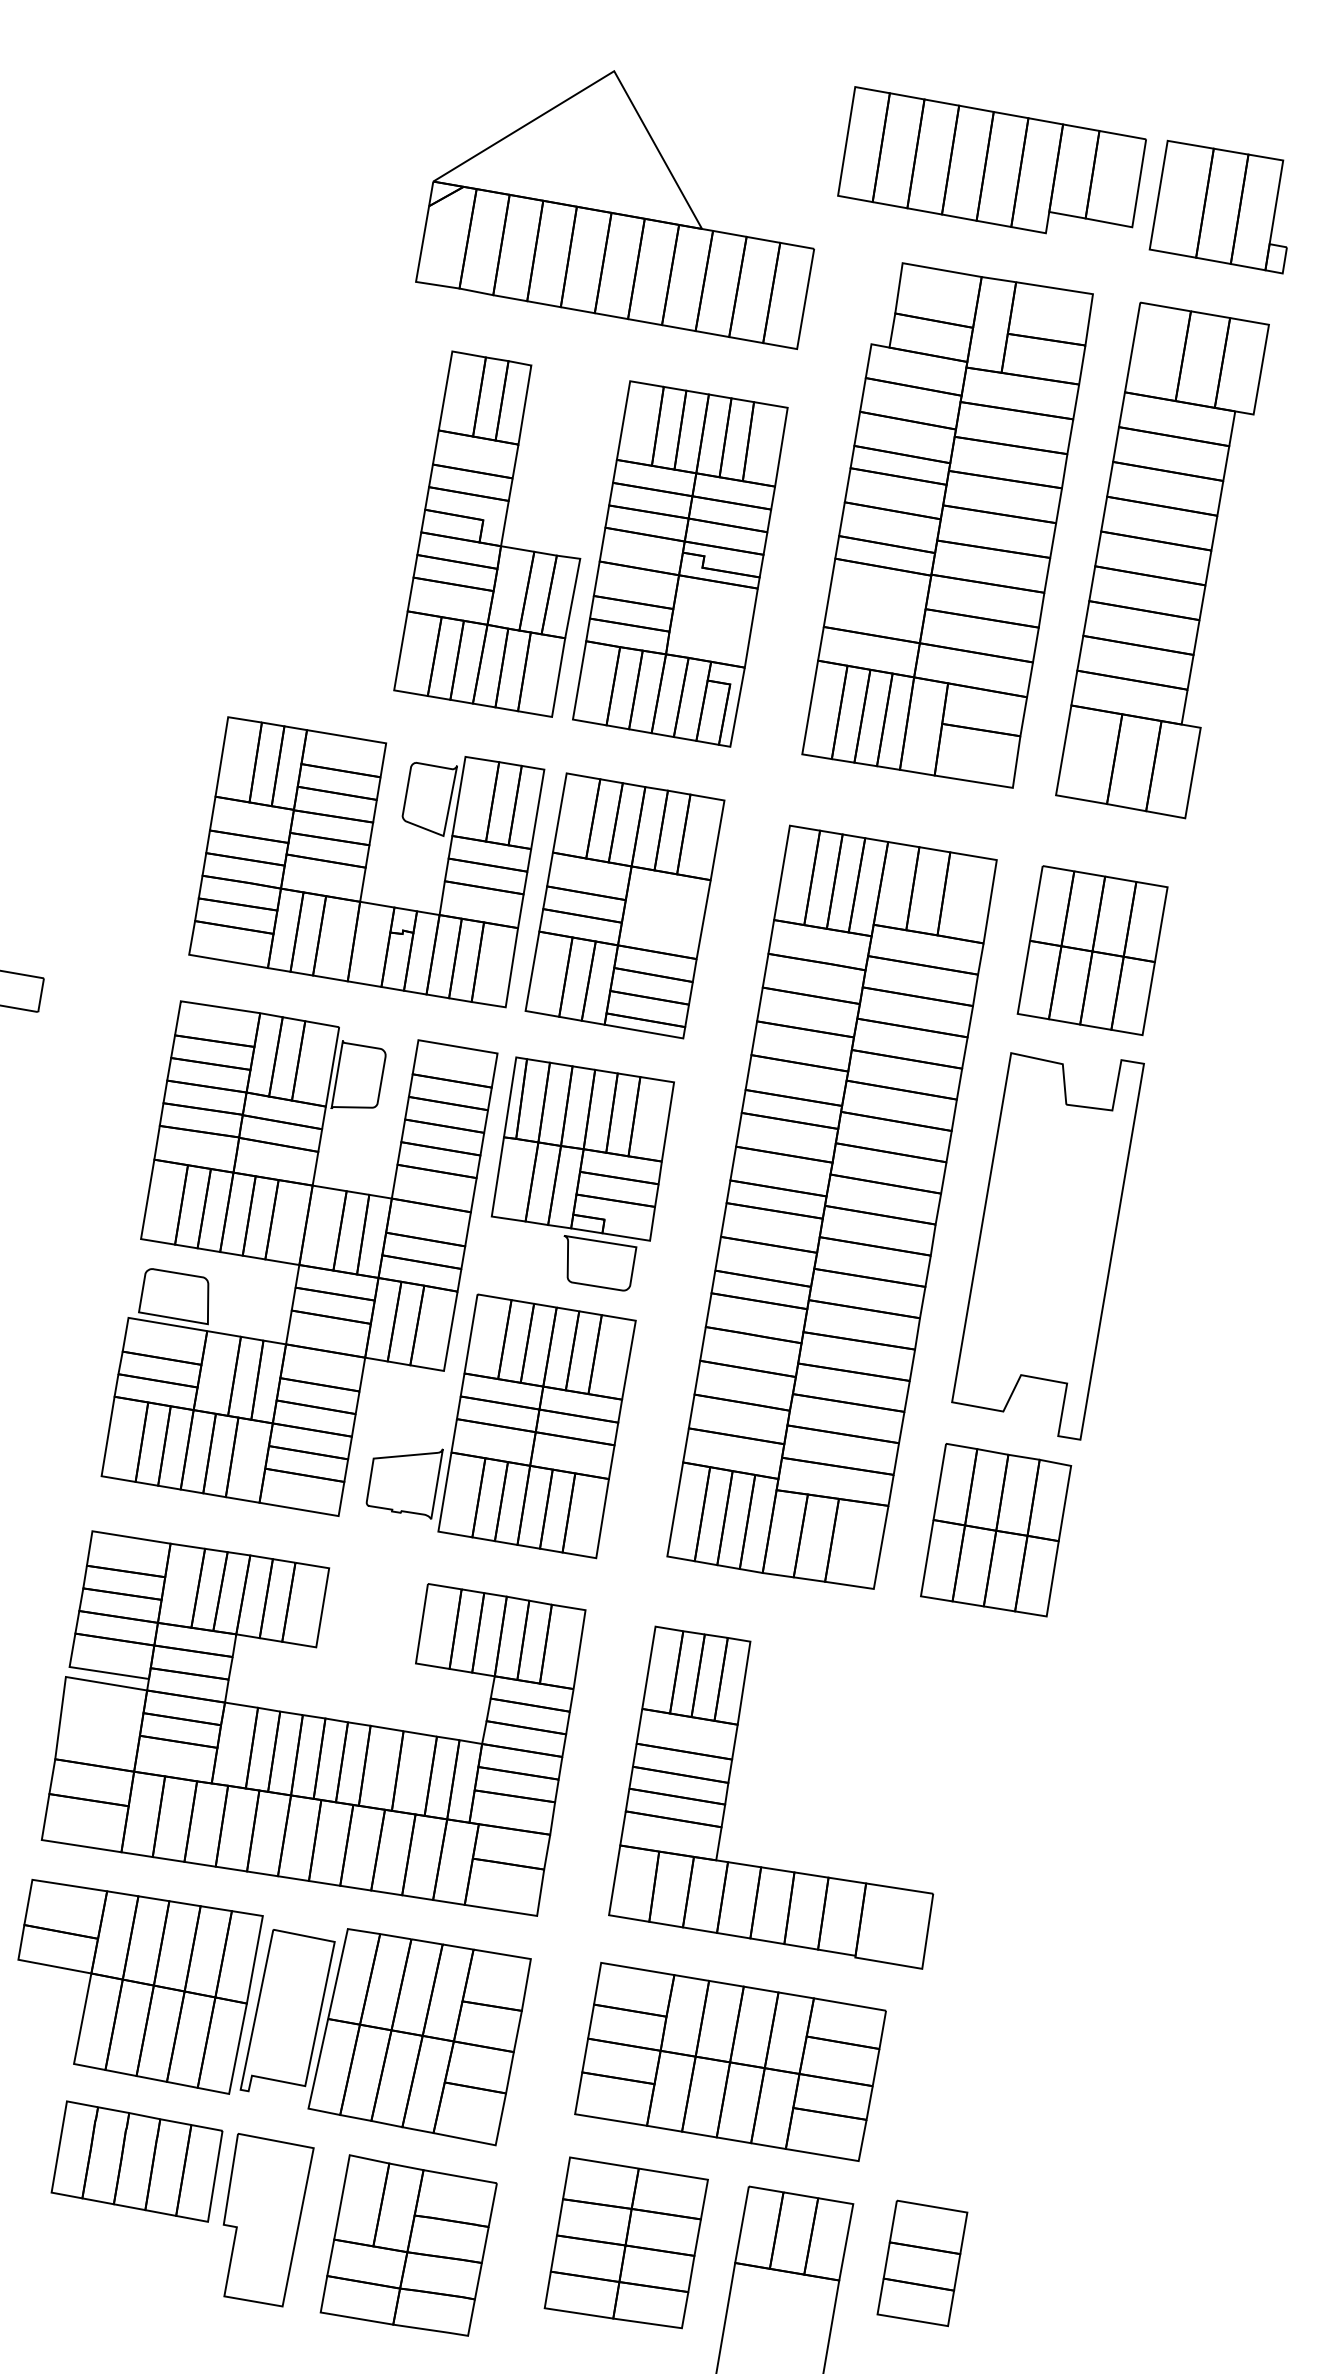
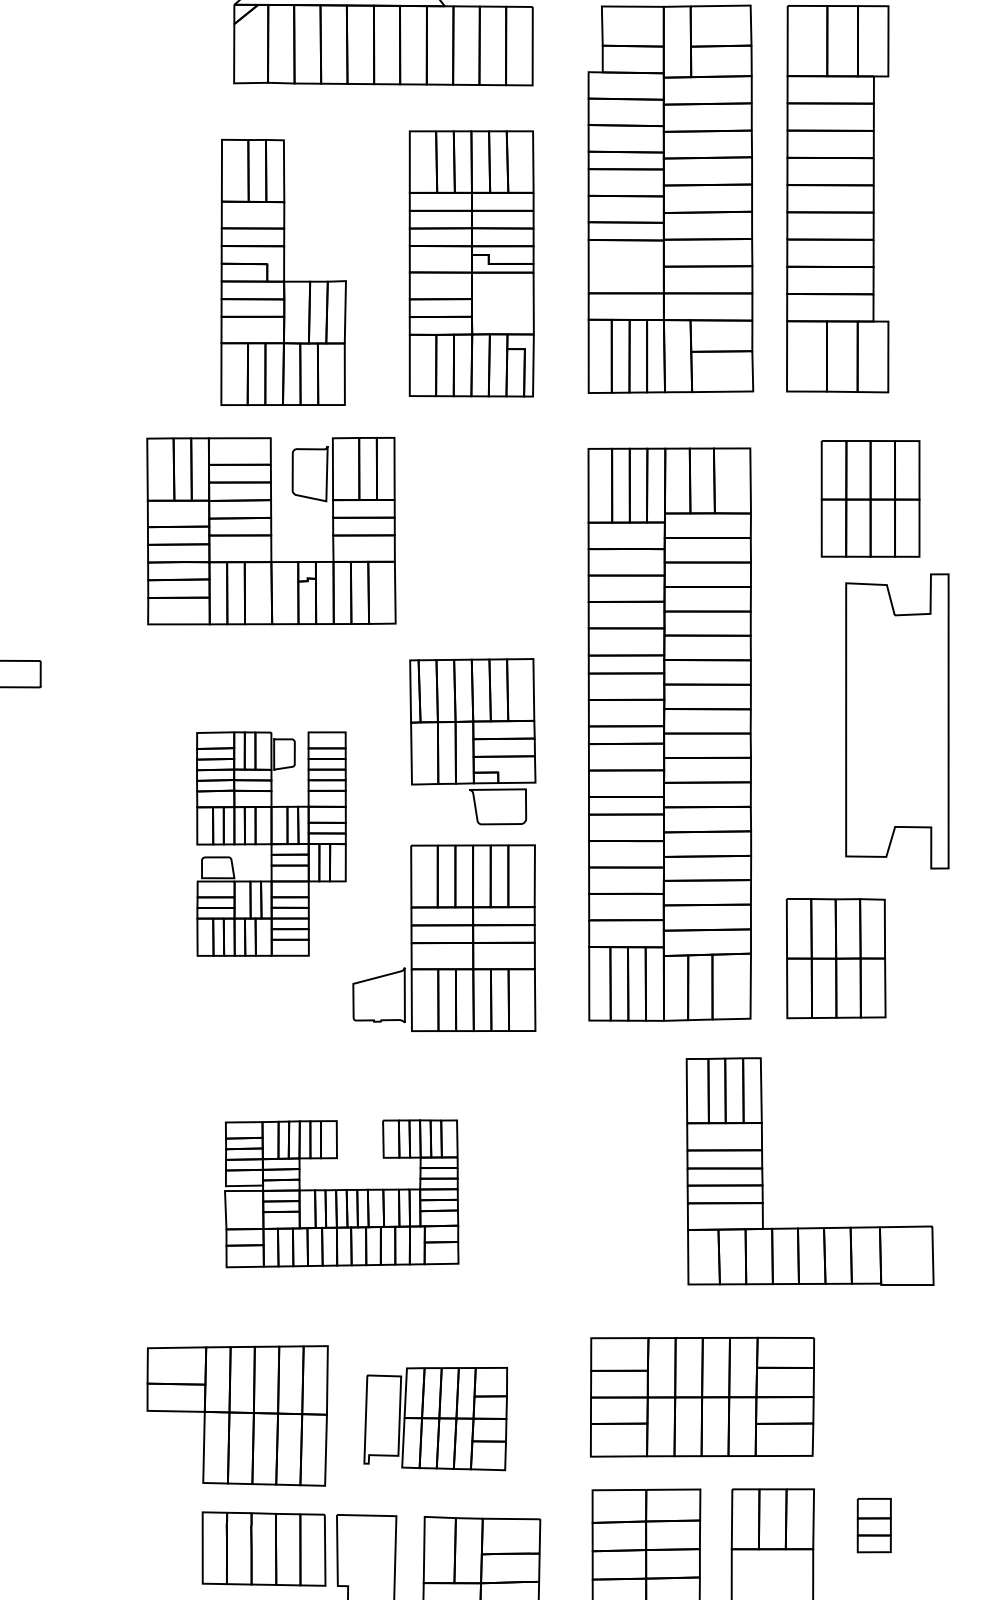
part: (487, 533) -> (272, 273), moved
part: (624, 905) -> (472, 530), removed
part: (1092, 950) -> (870, 498), moved
part: (1047, 1246) -> (898, 725), moved
part: (299, 1258) -> (271, 841), size x0.6
part: (313, 1723) -> (341, 1193), size x0.6
part: (728, 1790) -> (763, 1174), moved
part: (385, 2037) -> (436, 1422), size x0.7
part: (922, 2263) -> (874, 1525), size x0.6

